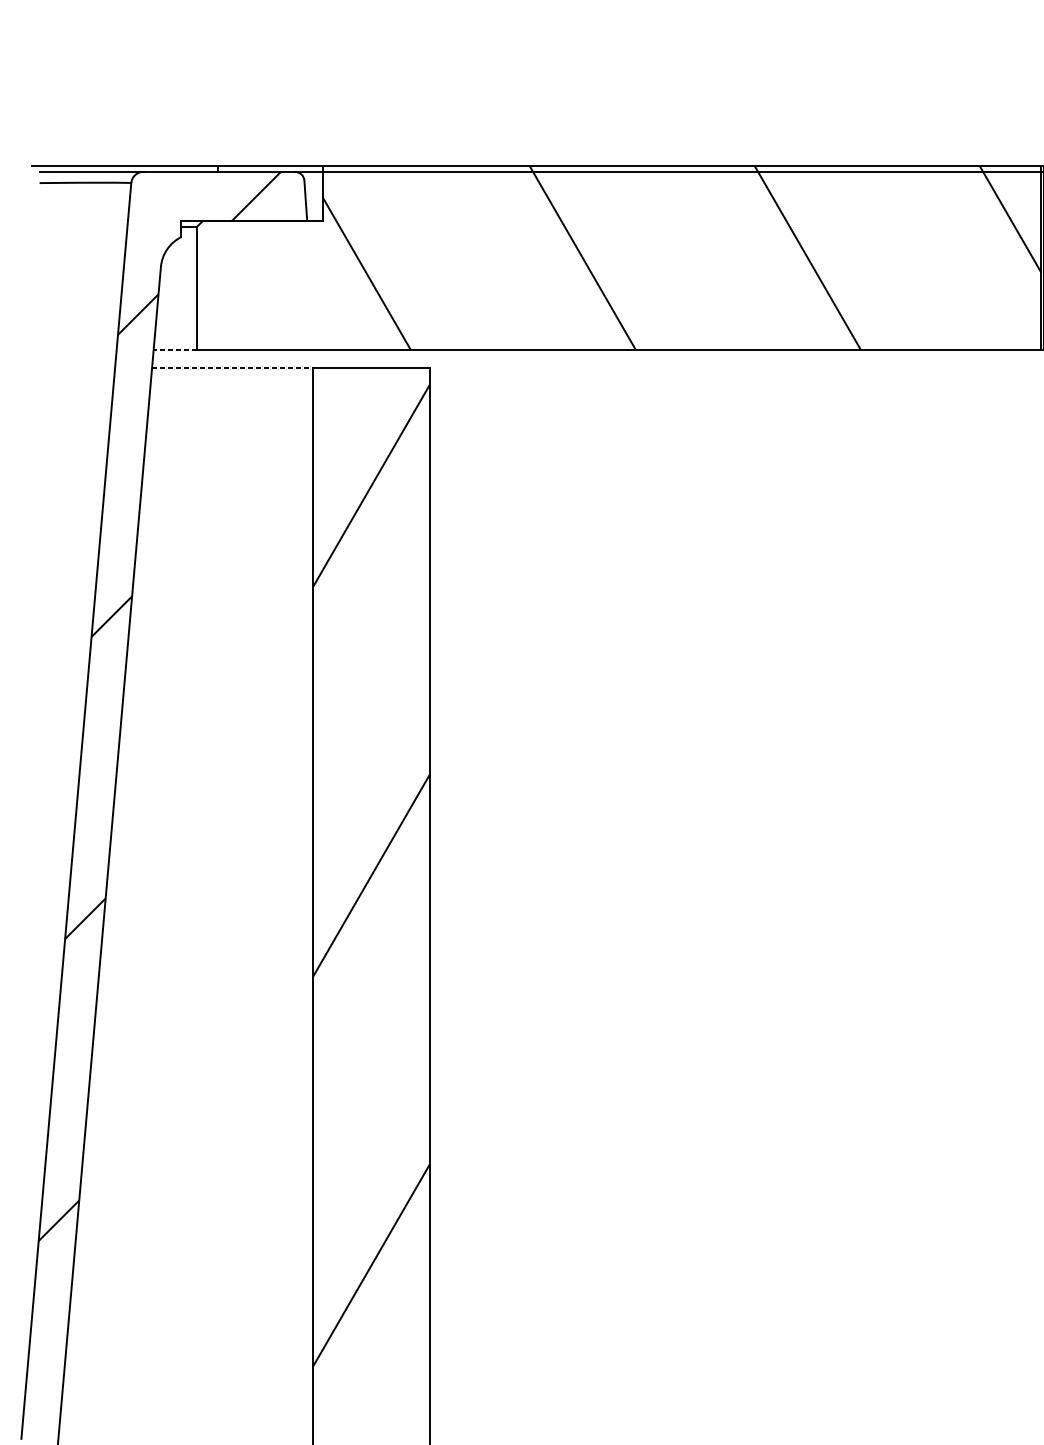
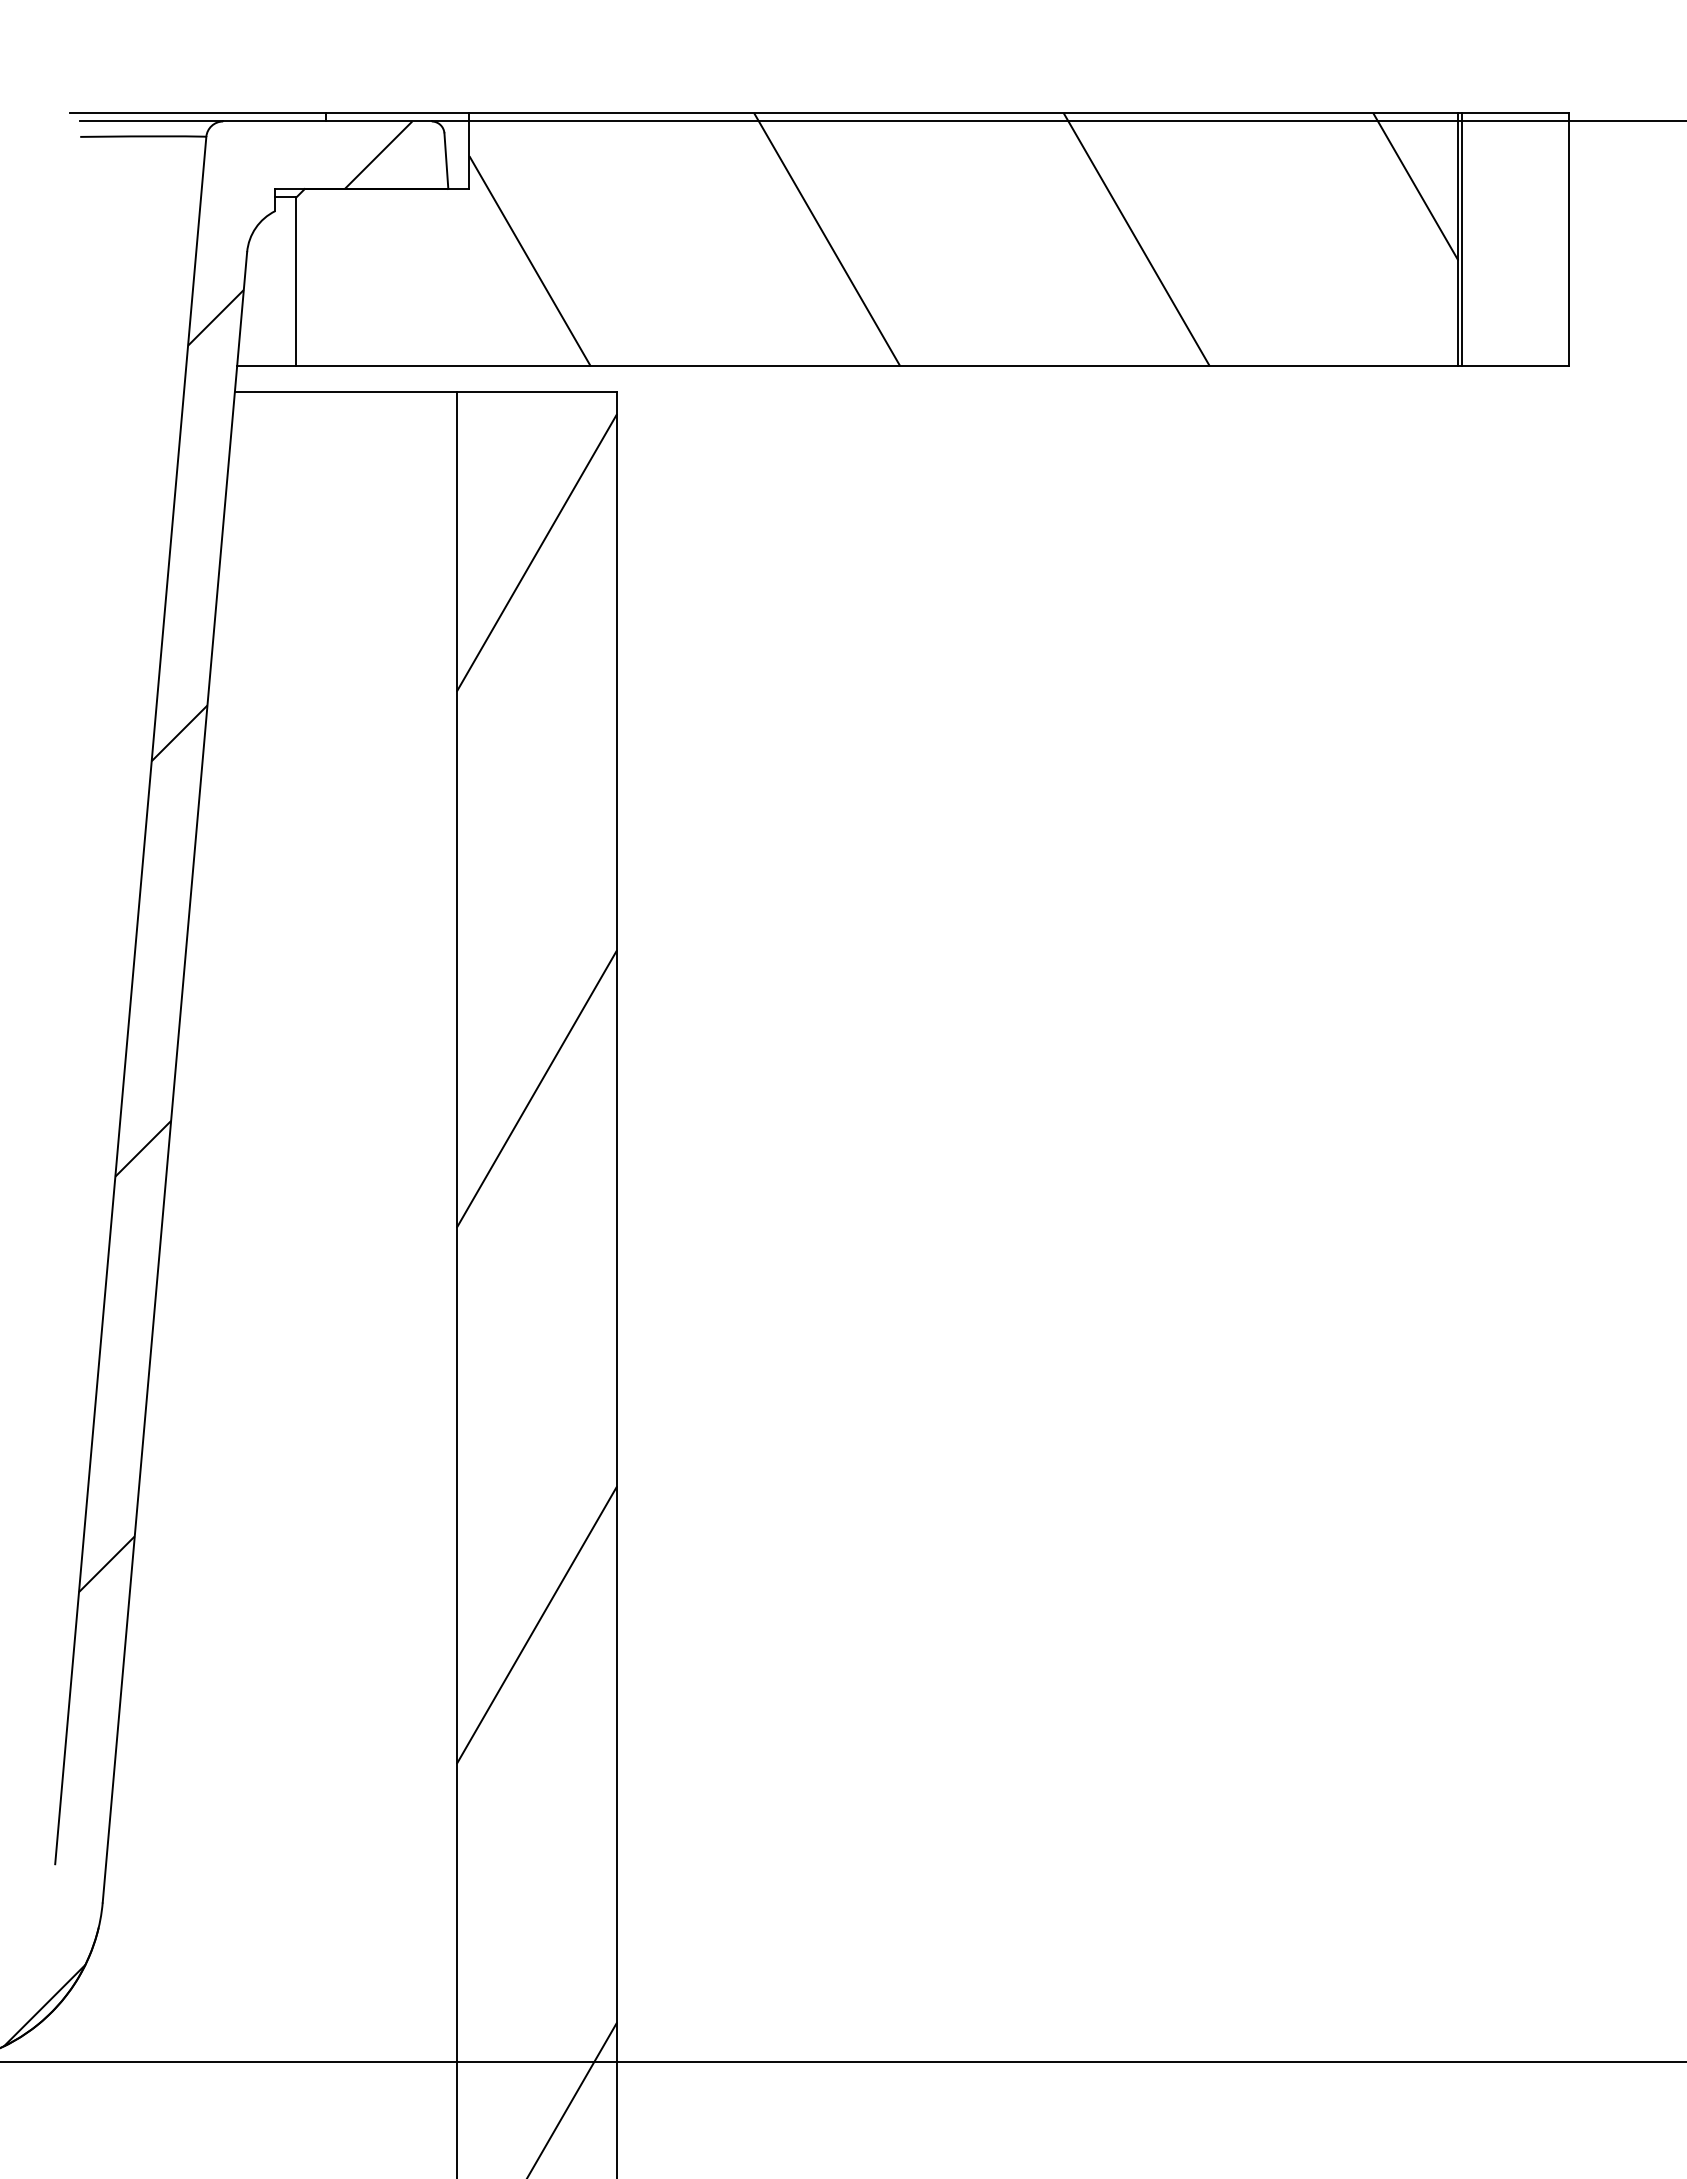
line: (175, 350) -> (266, 366), dashed -> solid
line: (232, 368) -> (345, 391), dashed -> solid

